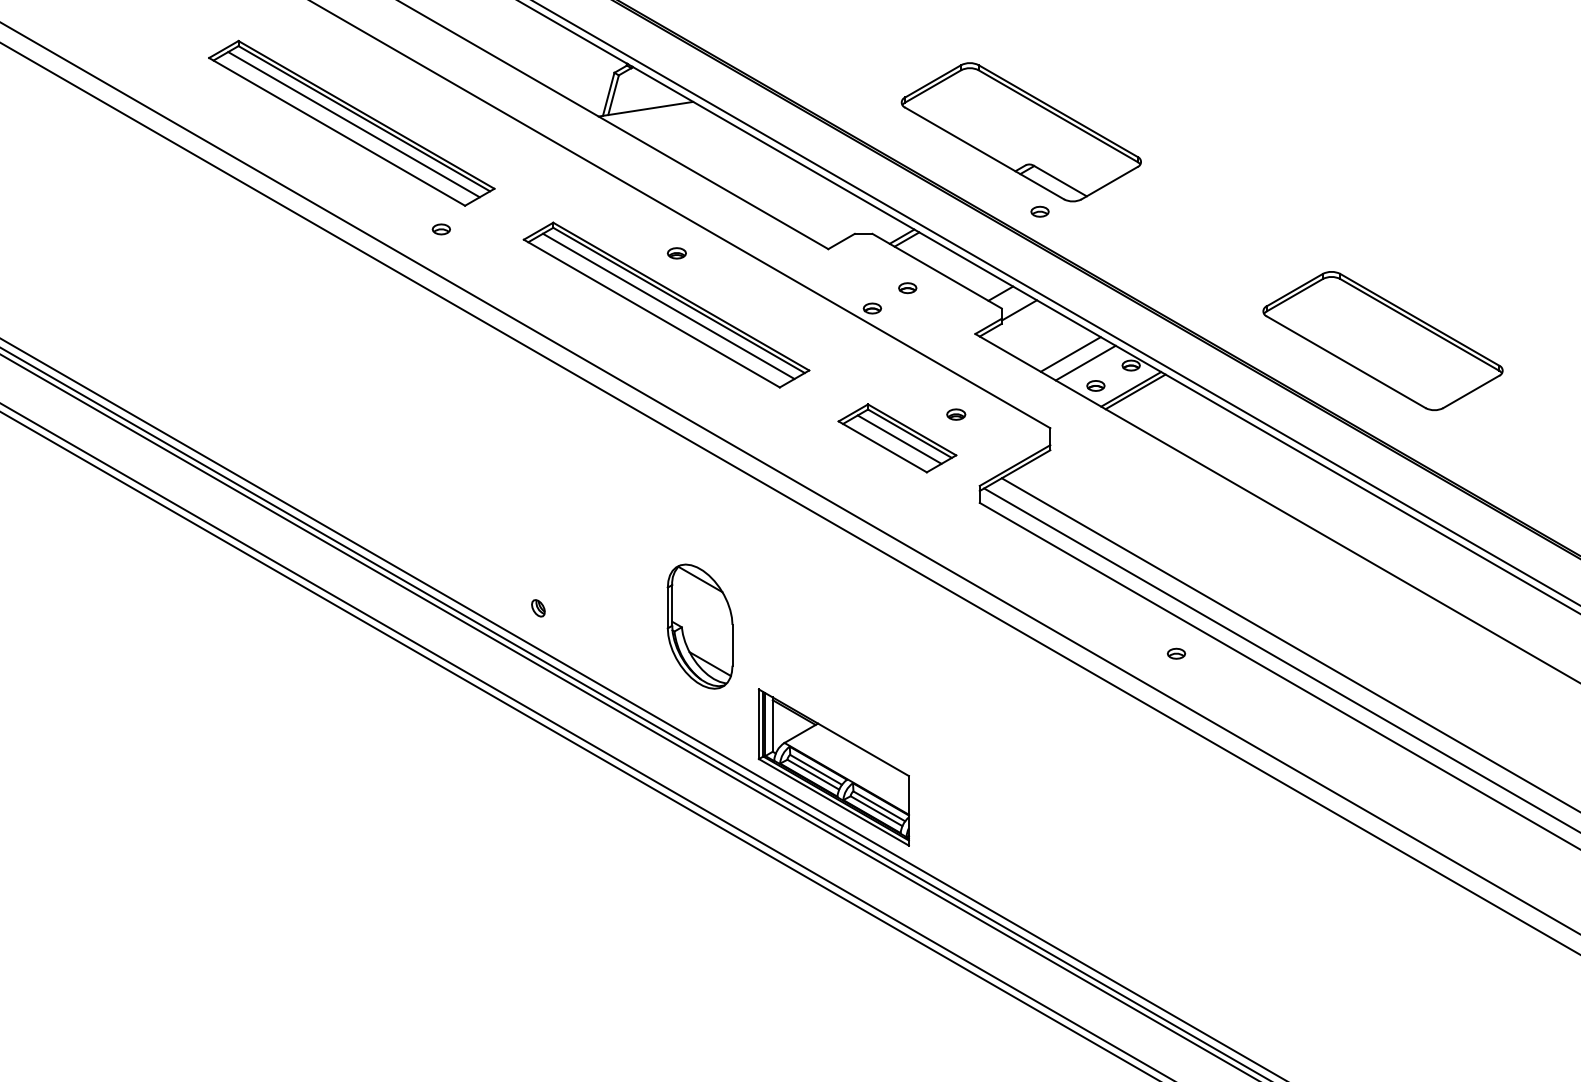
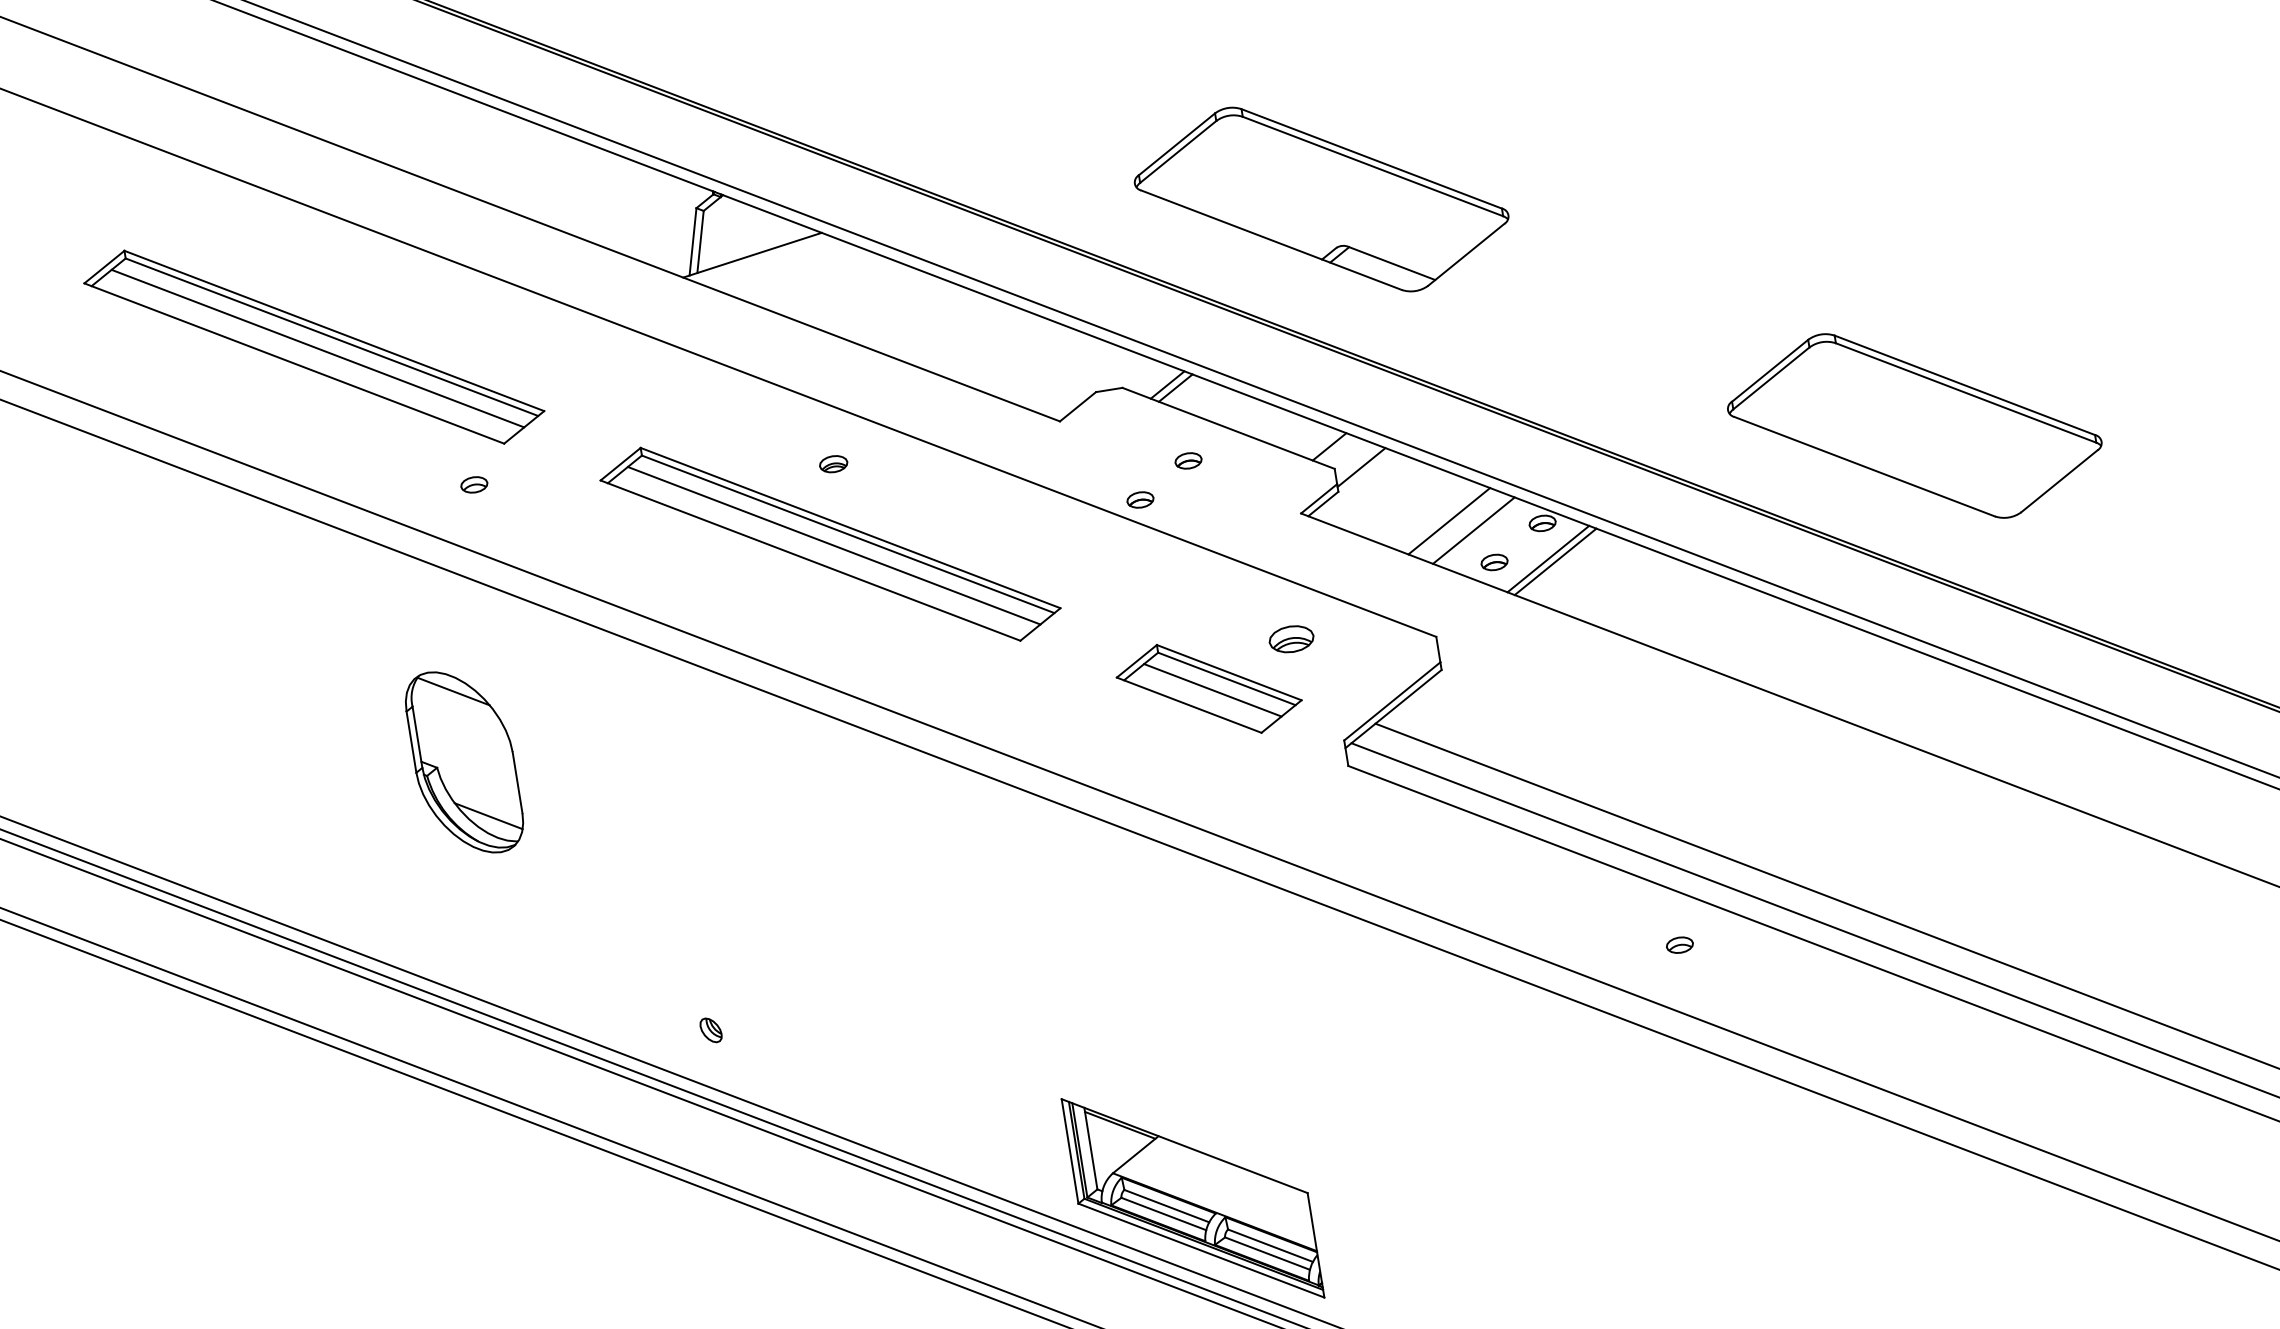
part: (1039, 211) -> (1367, 314), removed
part: (956, 414) -> (1292, 638), size x1.6
part: (699, 626) -> (463, 762), moved

